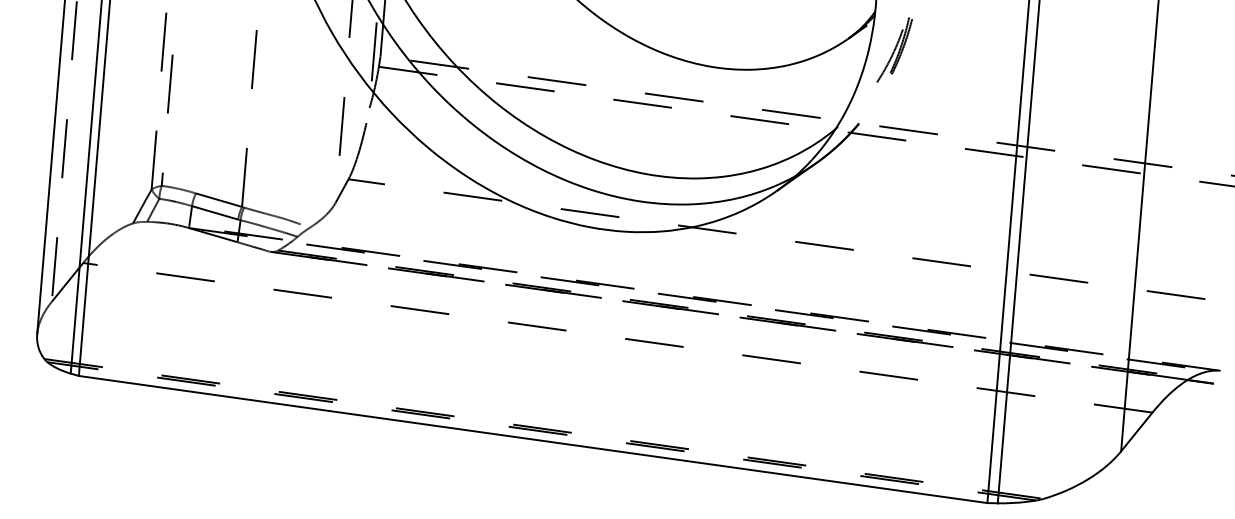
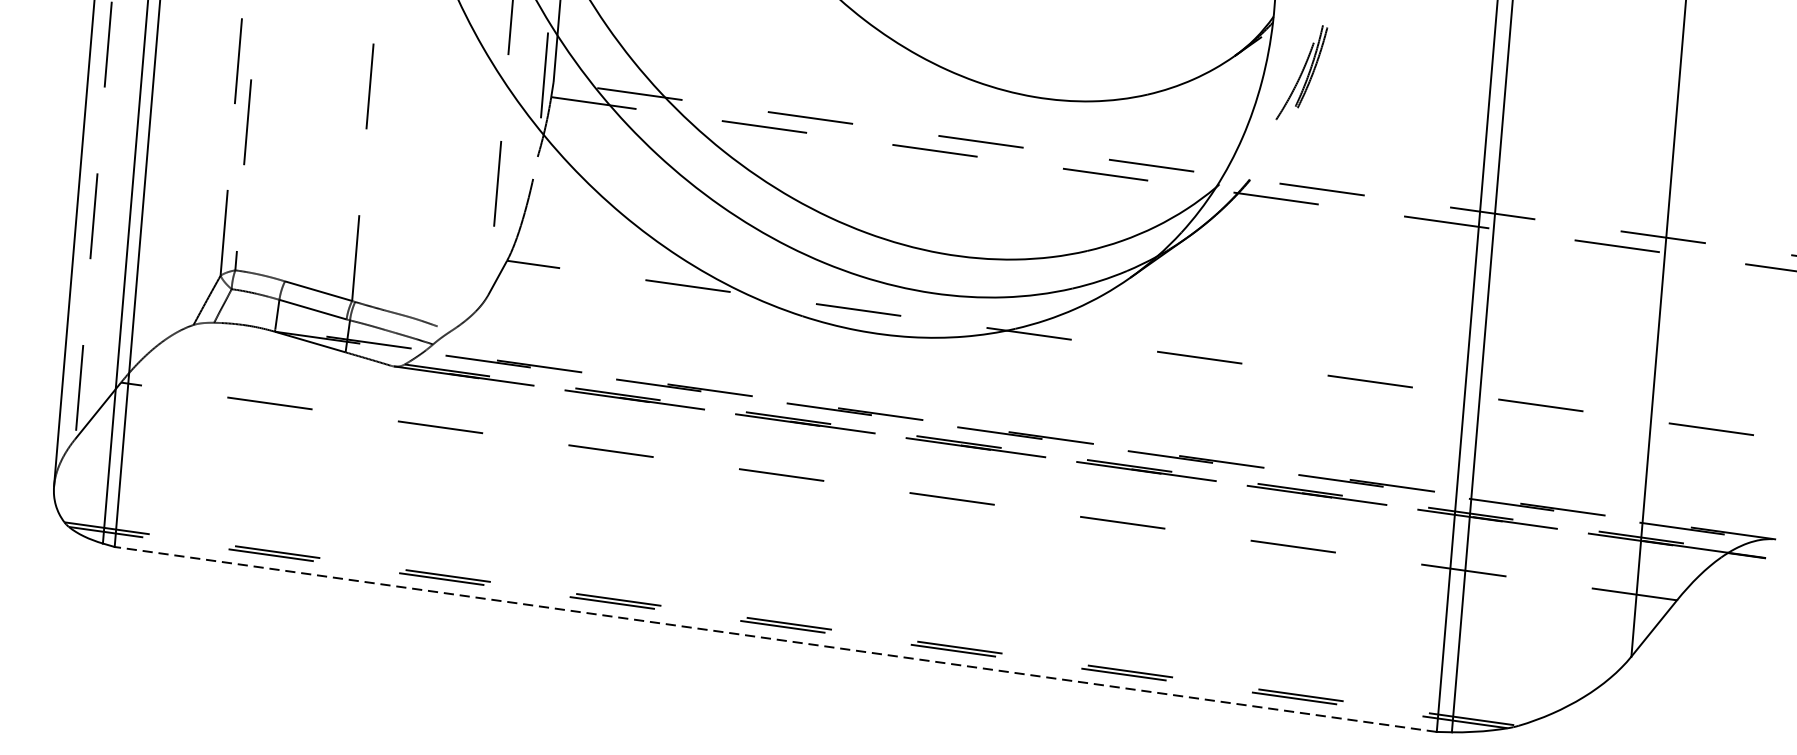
line: (533, 439) -> (776, 639), solid -> dashed

